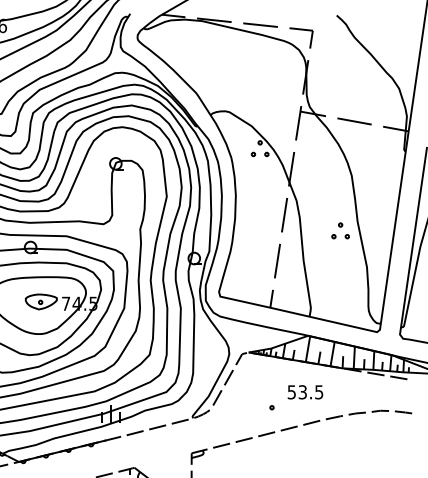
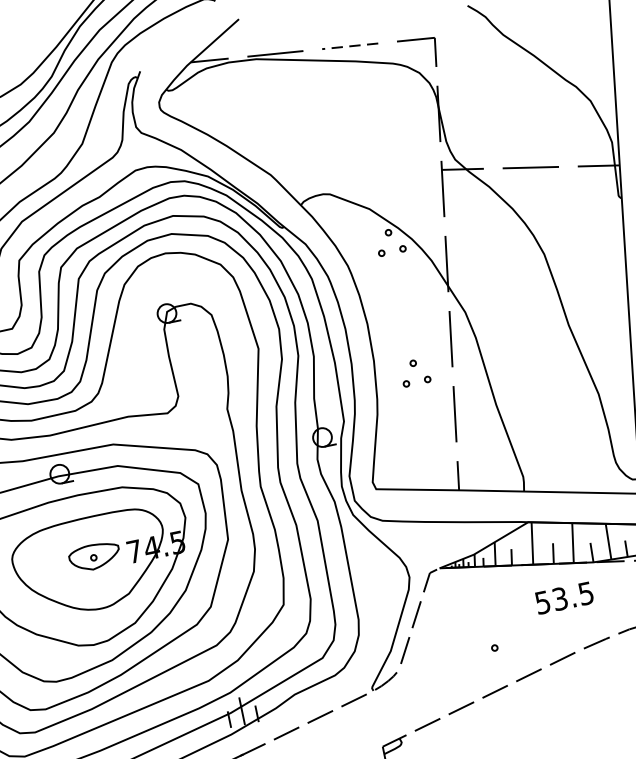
line: (260, 25) -> (350, 46), solid -> dashed
part: (340, 230) -> (414, 371), moved
text: (305, 392) -> (564, 598), moved

